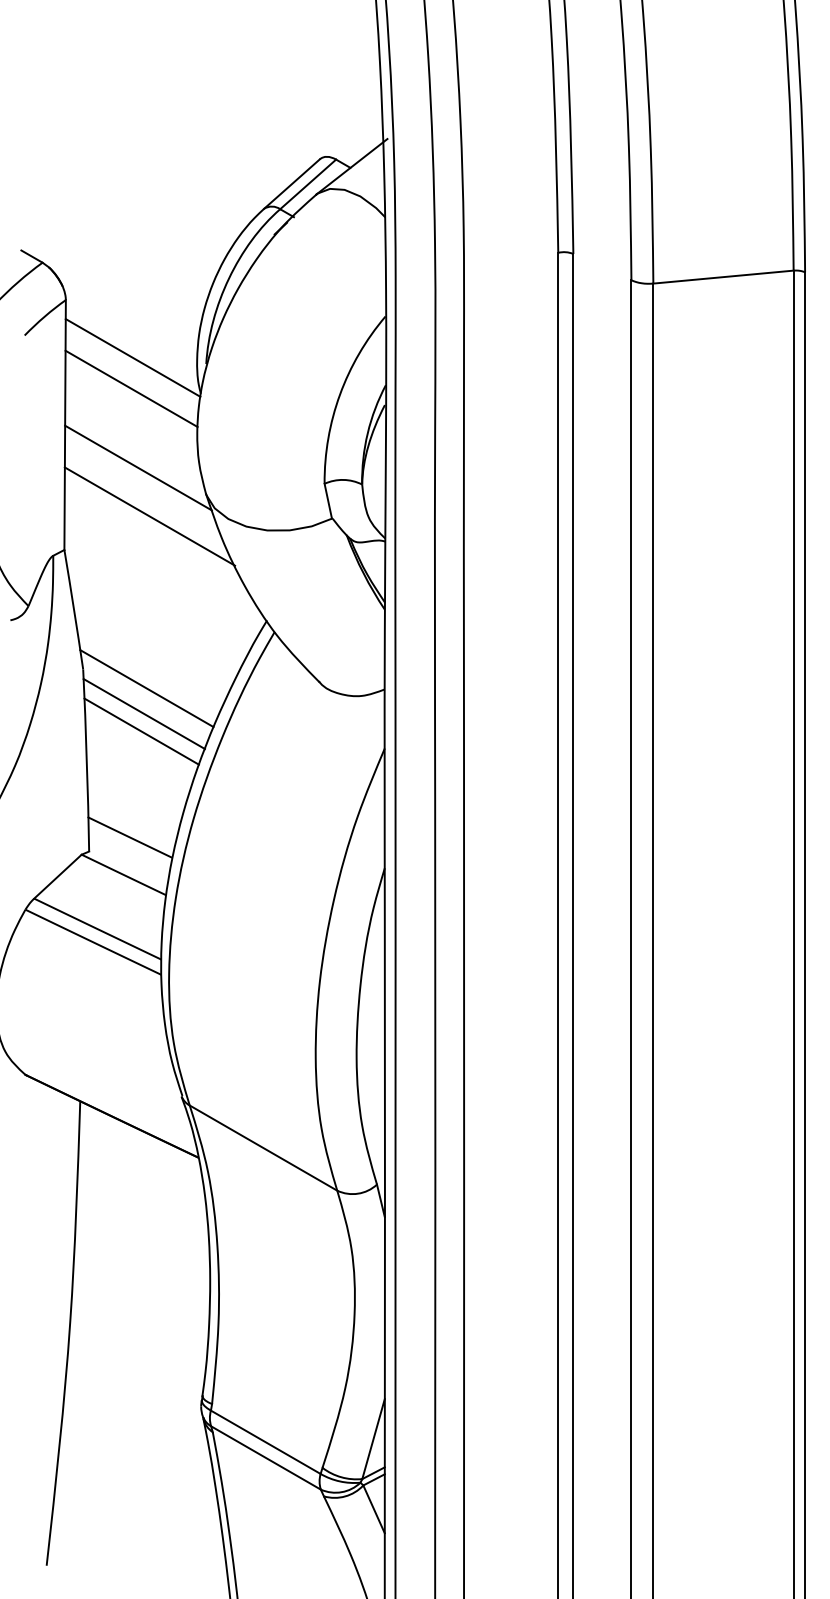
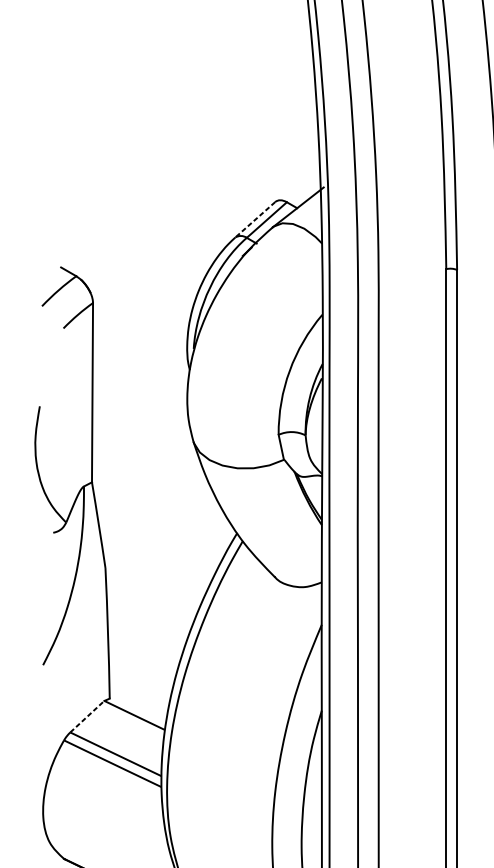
line: (291, 184) -> (254, 220), solid -> dashed
line: (132, 357) -> (140, 344), removed
line: (131, 388) -> (140, 366), removed
line: (138, 467) -> (145, 423), removed
line: (149, 516) -> (153, 458), removed
line: (146, 688) -> (150, 581), removed
line: (144, 714) -> (149, 600), removed
line: (141, 731) -> (147, 612), removed
line: (129, 837) -> (138, 688), removed
line: (58, 876) -> (87, 716), solid -> dashed

